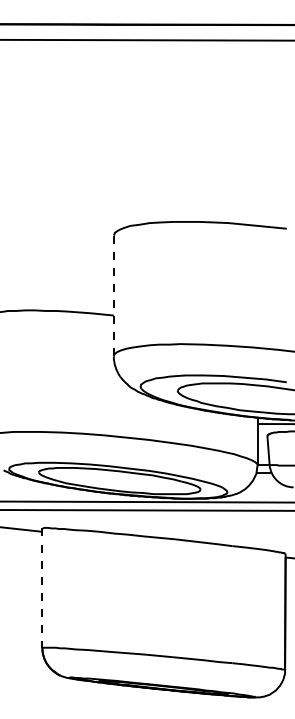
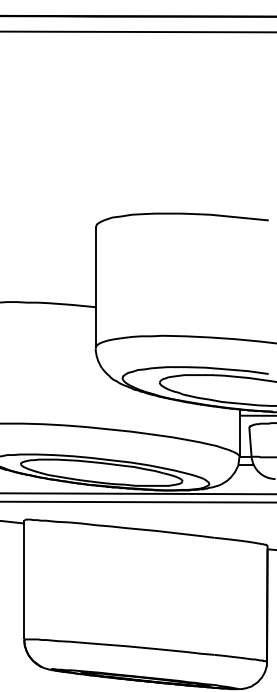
line: (113, 296) -> (95, 288), dashed -> solid
line: (42, 588) -> (24, 580), dashed -> solid

